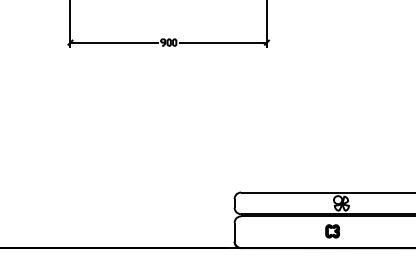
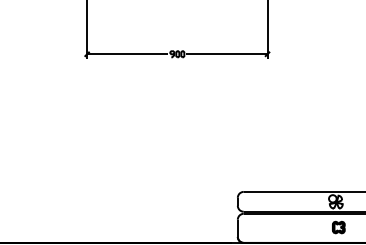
part: (332, 231) -> (338, 227), moved

